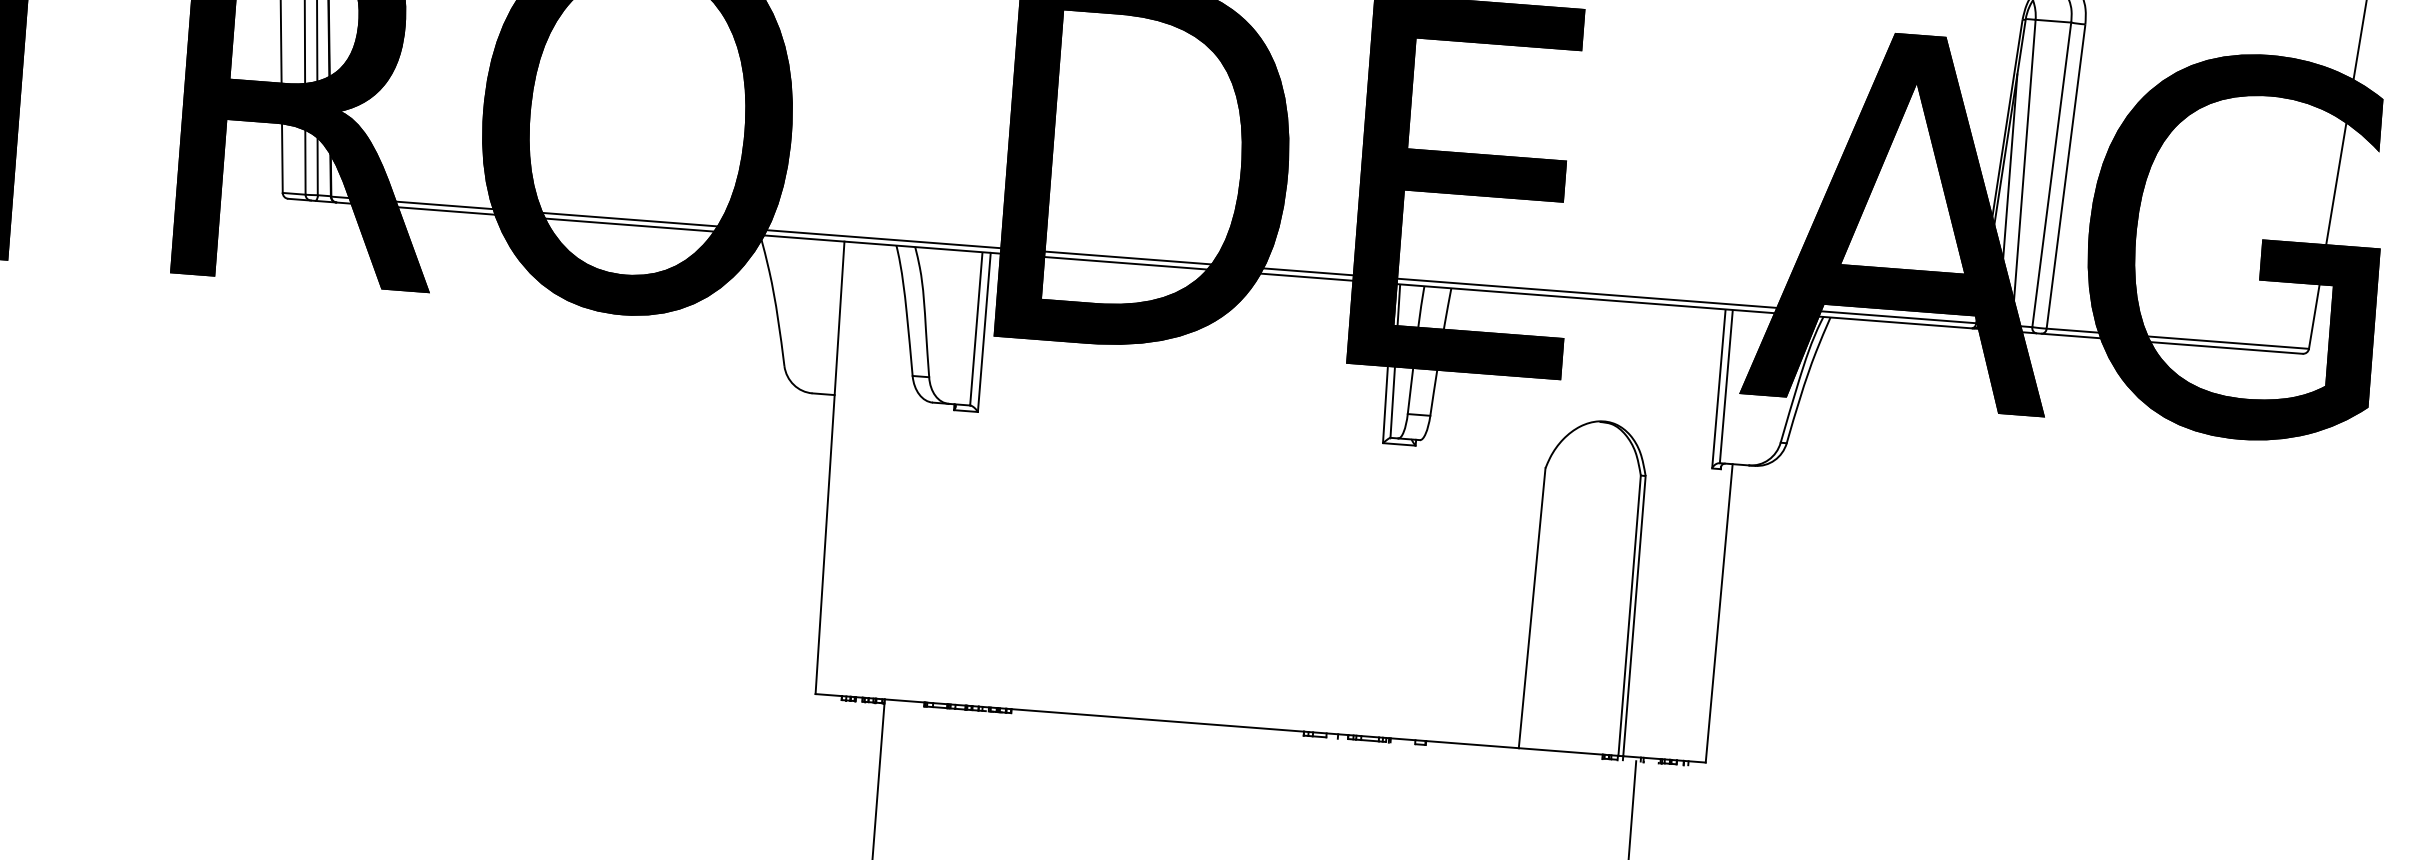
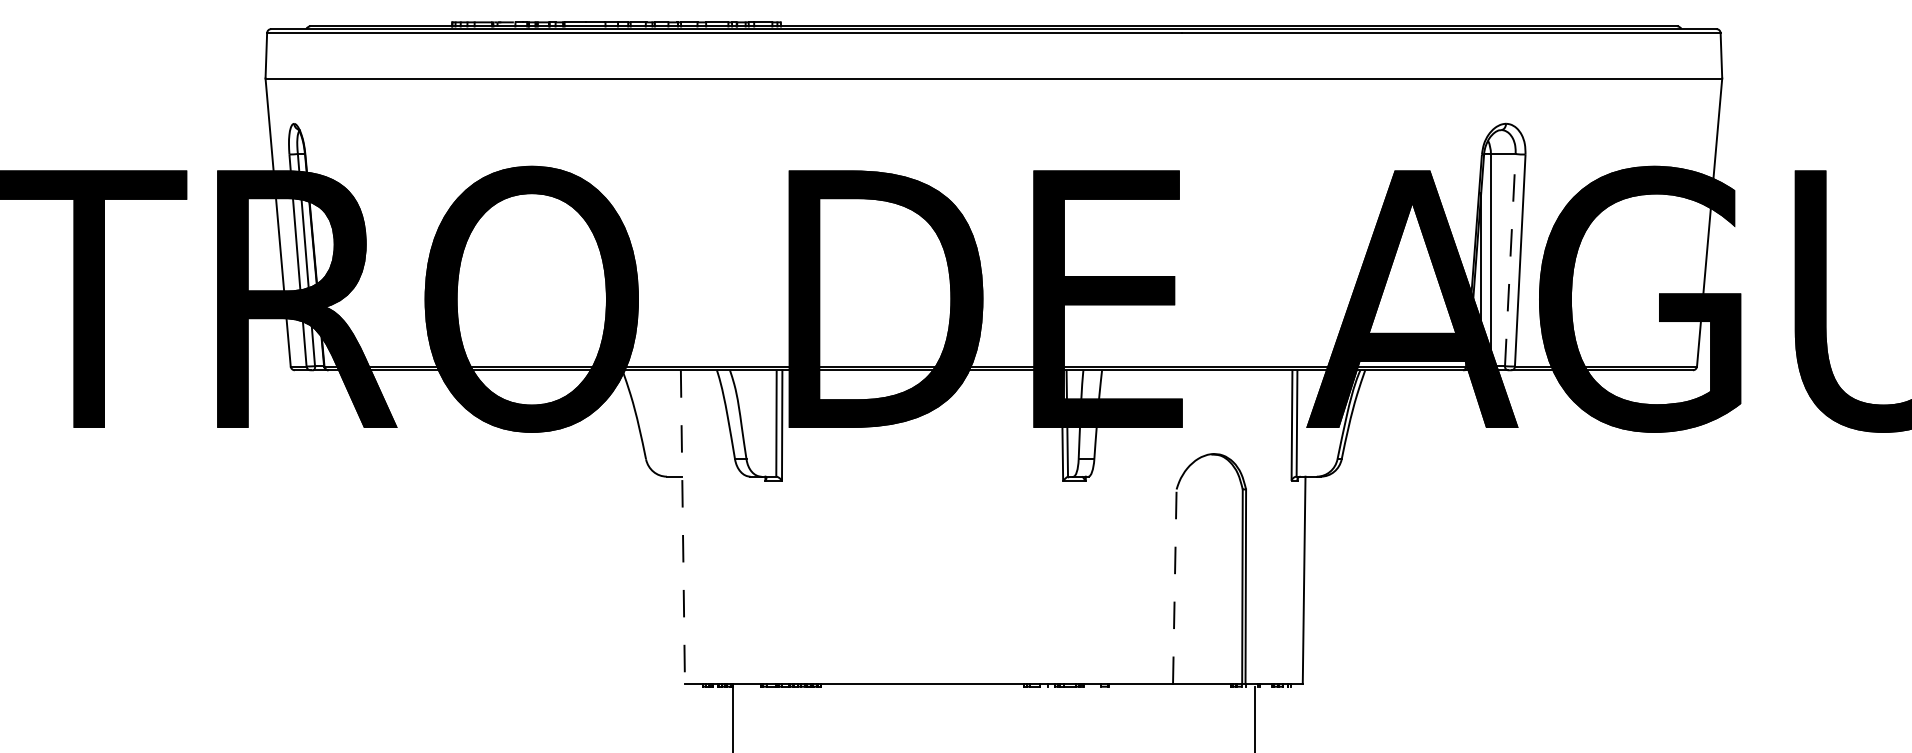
line: (2052, 173) -> (1510, 259), solid -> dashed
line: (829, 468) -> (682, 527), solid -> dashed
line: (1531, 607) -> (1174, 586), solid -> dashed

